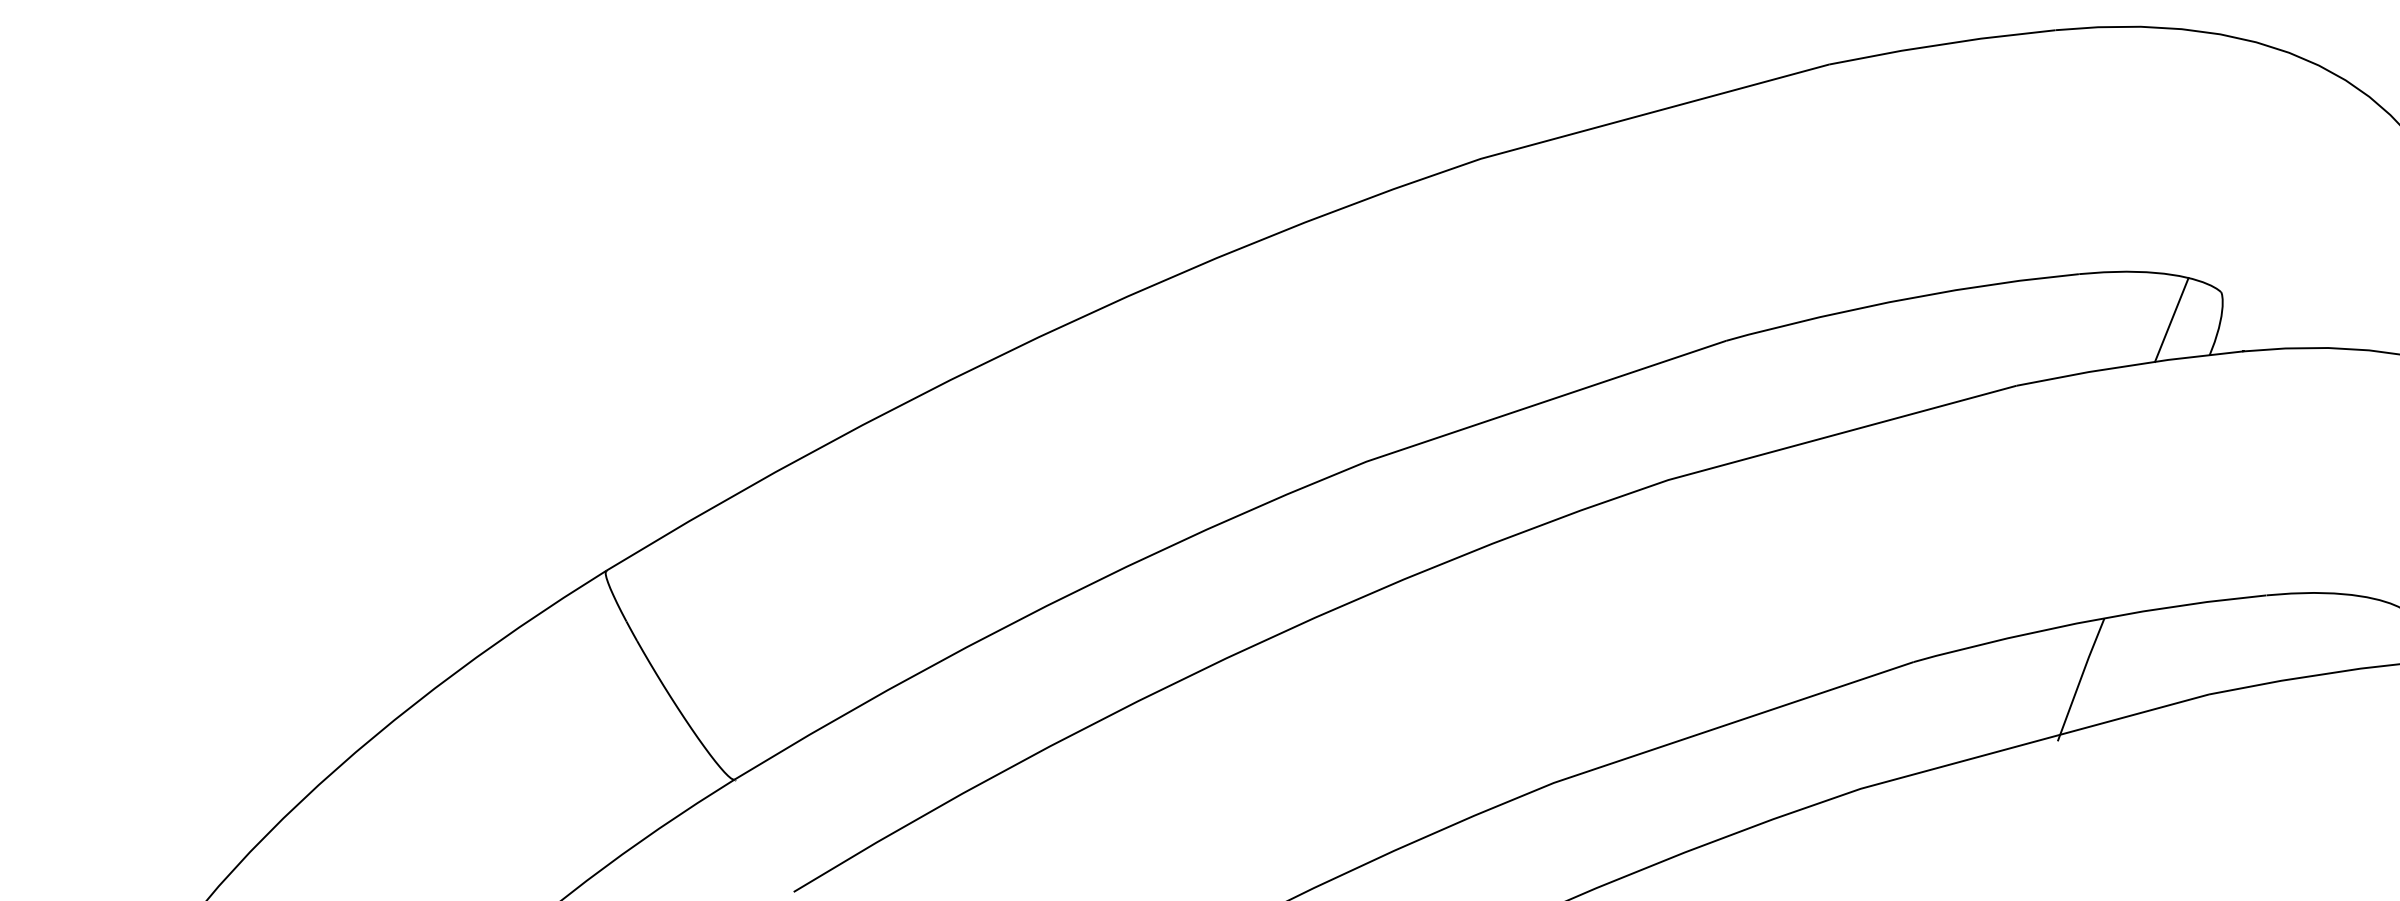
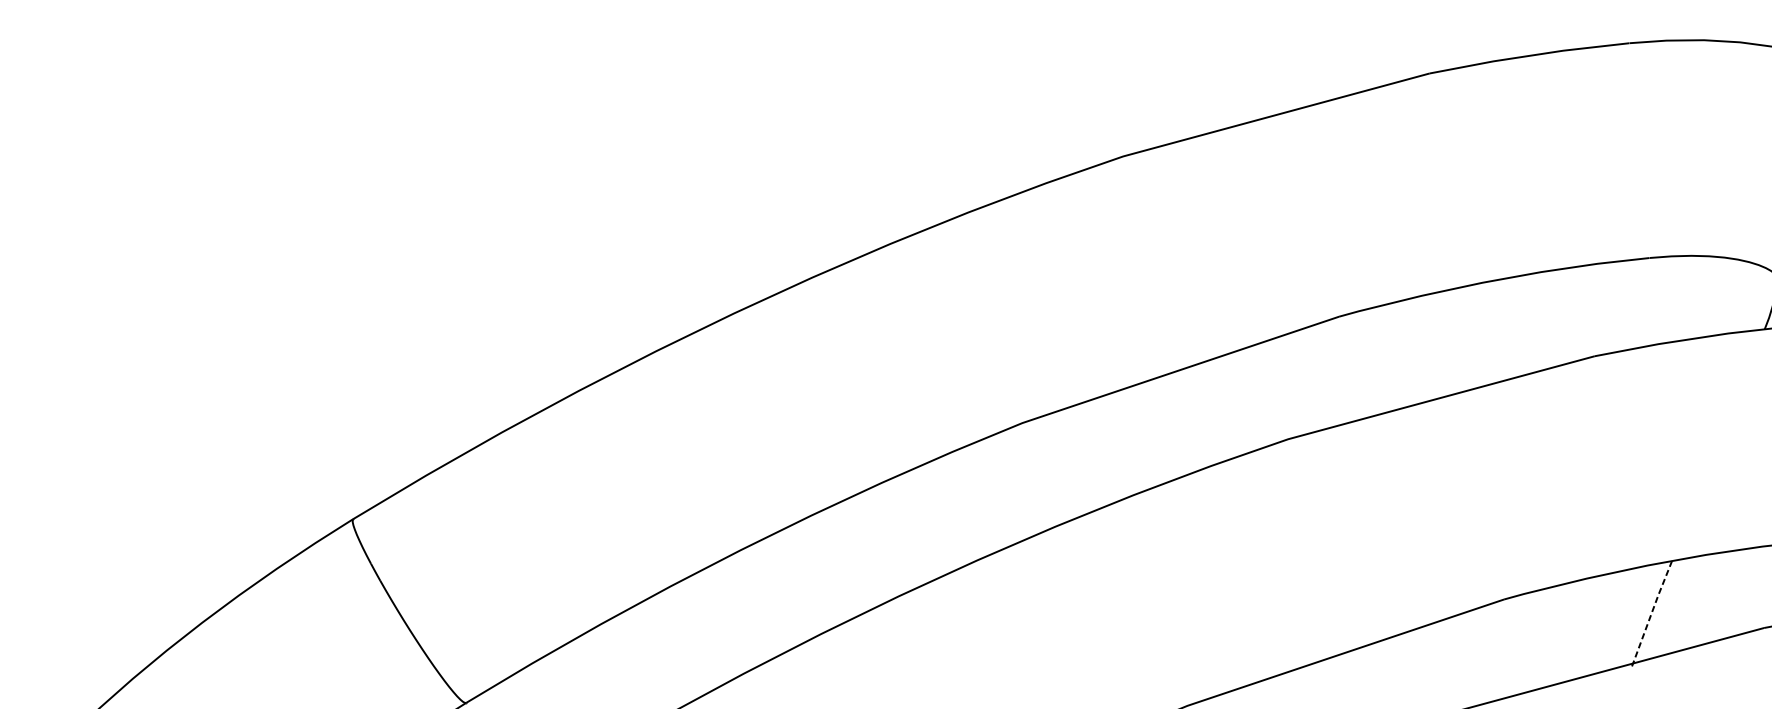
line: (2171, 319) -> (1731, 297), removed
line: (2080, 679) -> (1650, 614), solid -> dashed

